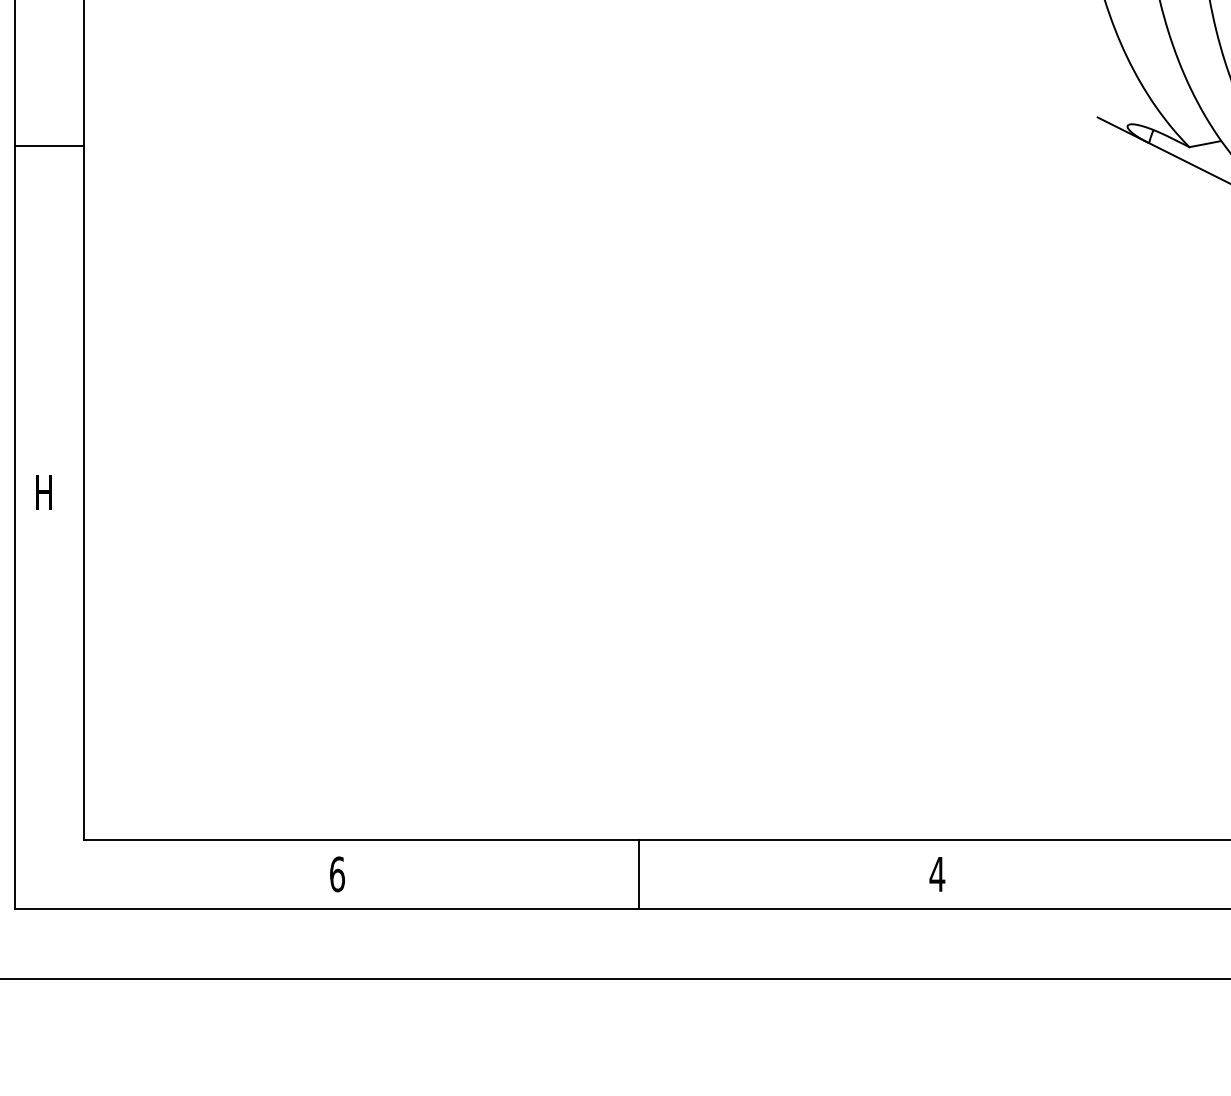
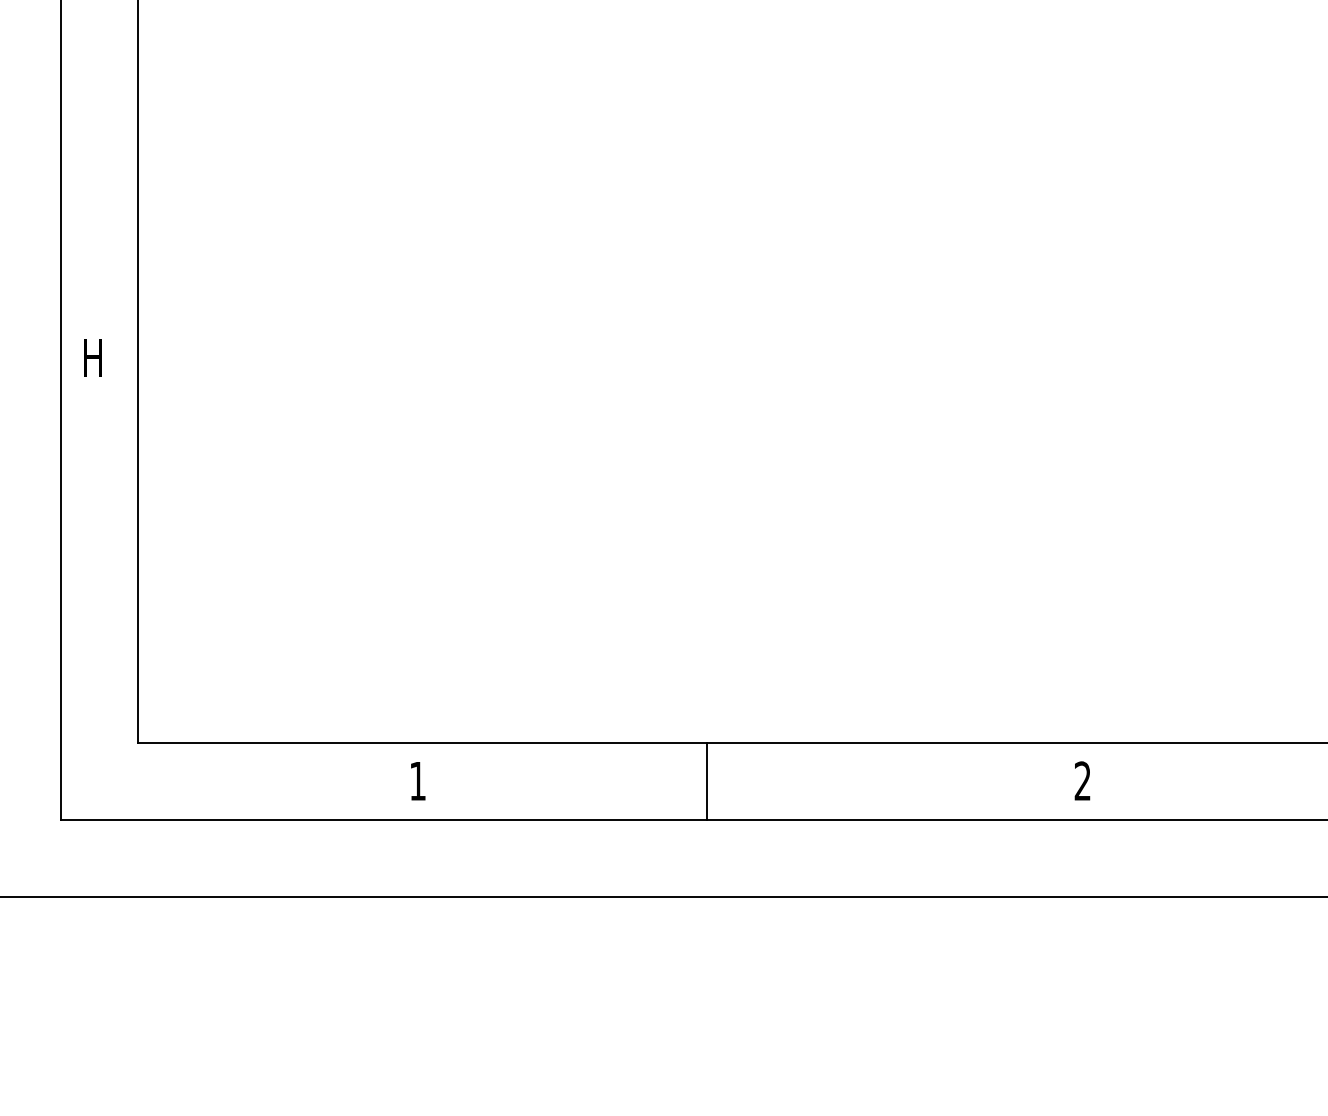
text: (937, 873) -> (1082, 780), 4 -> 2
text: (337, 874) -> (418, 781), 6 -> 1
line: (638, 874) -> (706, 781), moved

